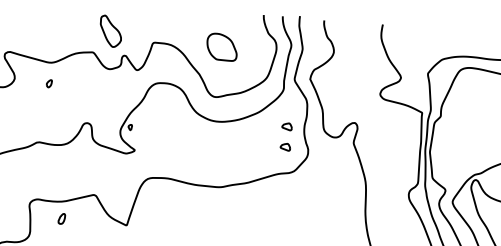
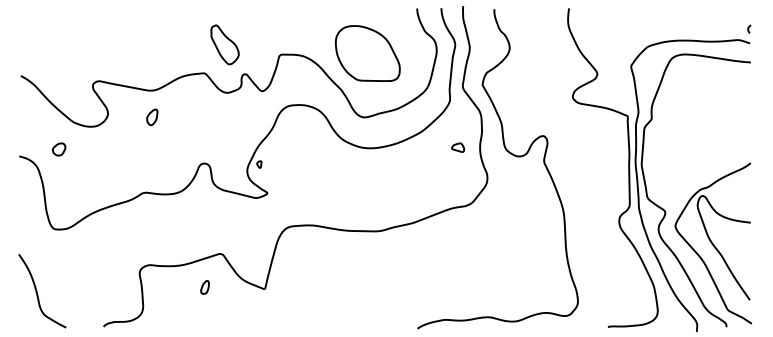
part: (222, 47) -> (367, 53), size x1.67
part: (49, 83) -> (152, 117), size x1.67
part: (285, 147) -> (458, 173), removed
part: (61, 218) -> (204, 287), moved

